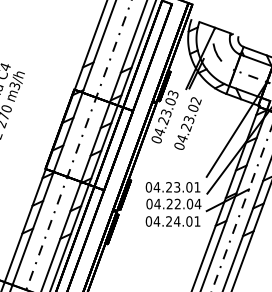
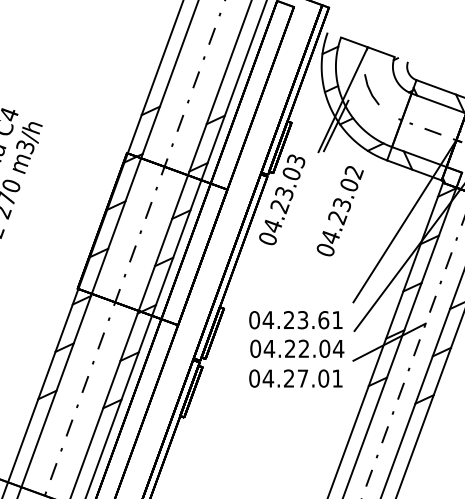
text: (187, 123) -> (339, 211), moved
text: (189, 187) -> (323, 320), 04.23.01 -> 04.23.61
text: (176, 221) -> (301, 378), 04.24.01 -> 04.27.01

